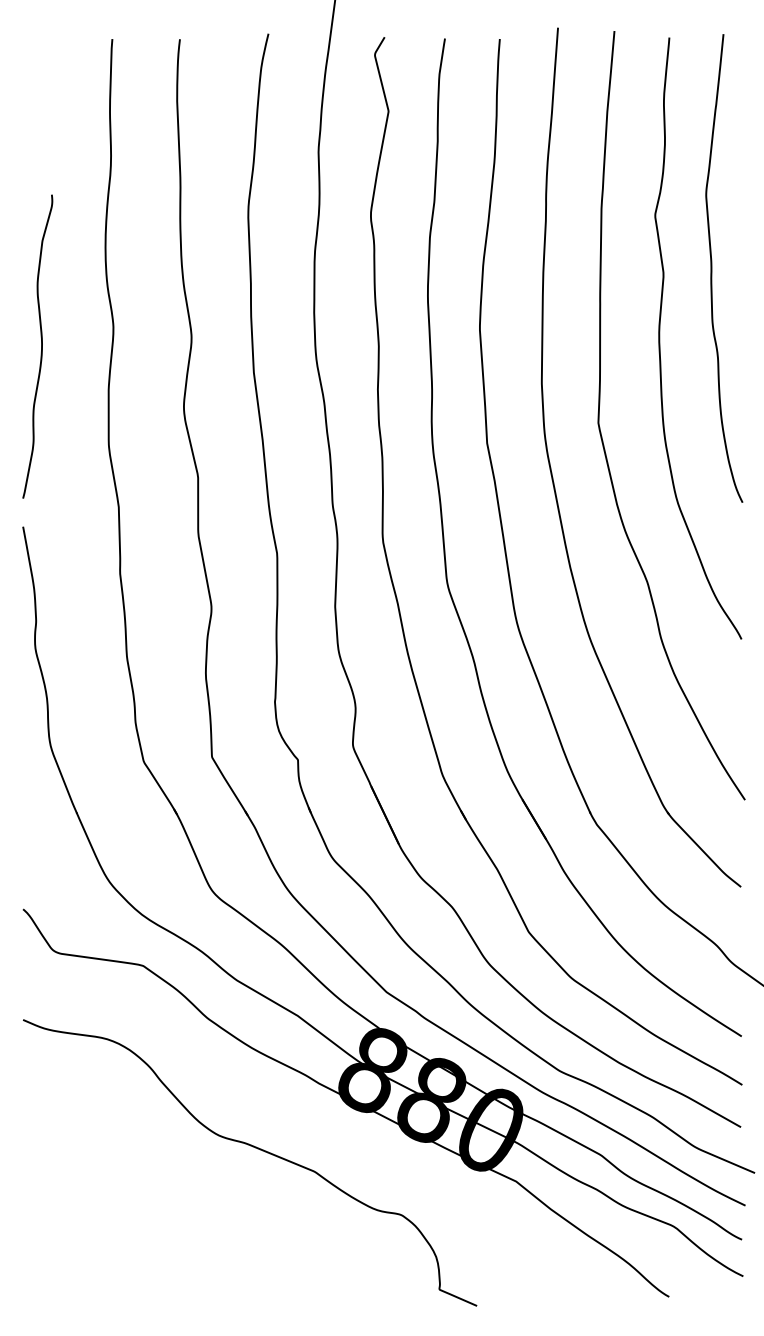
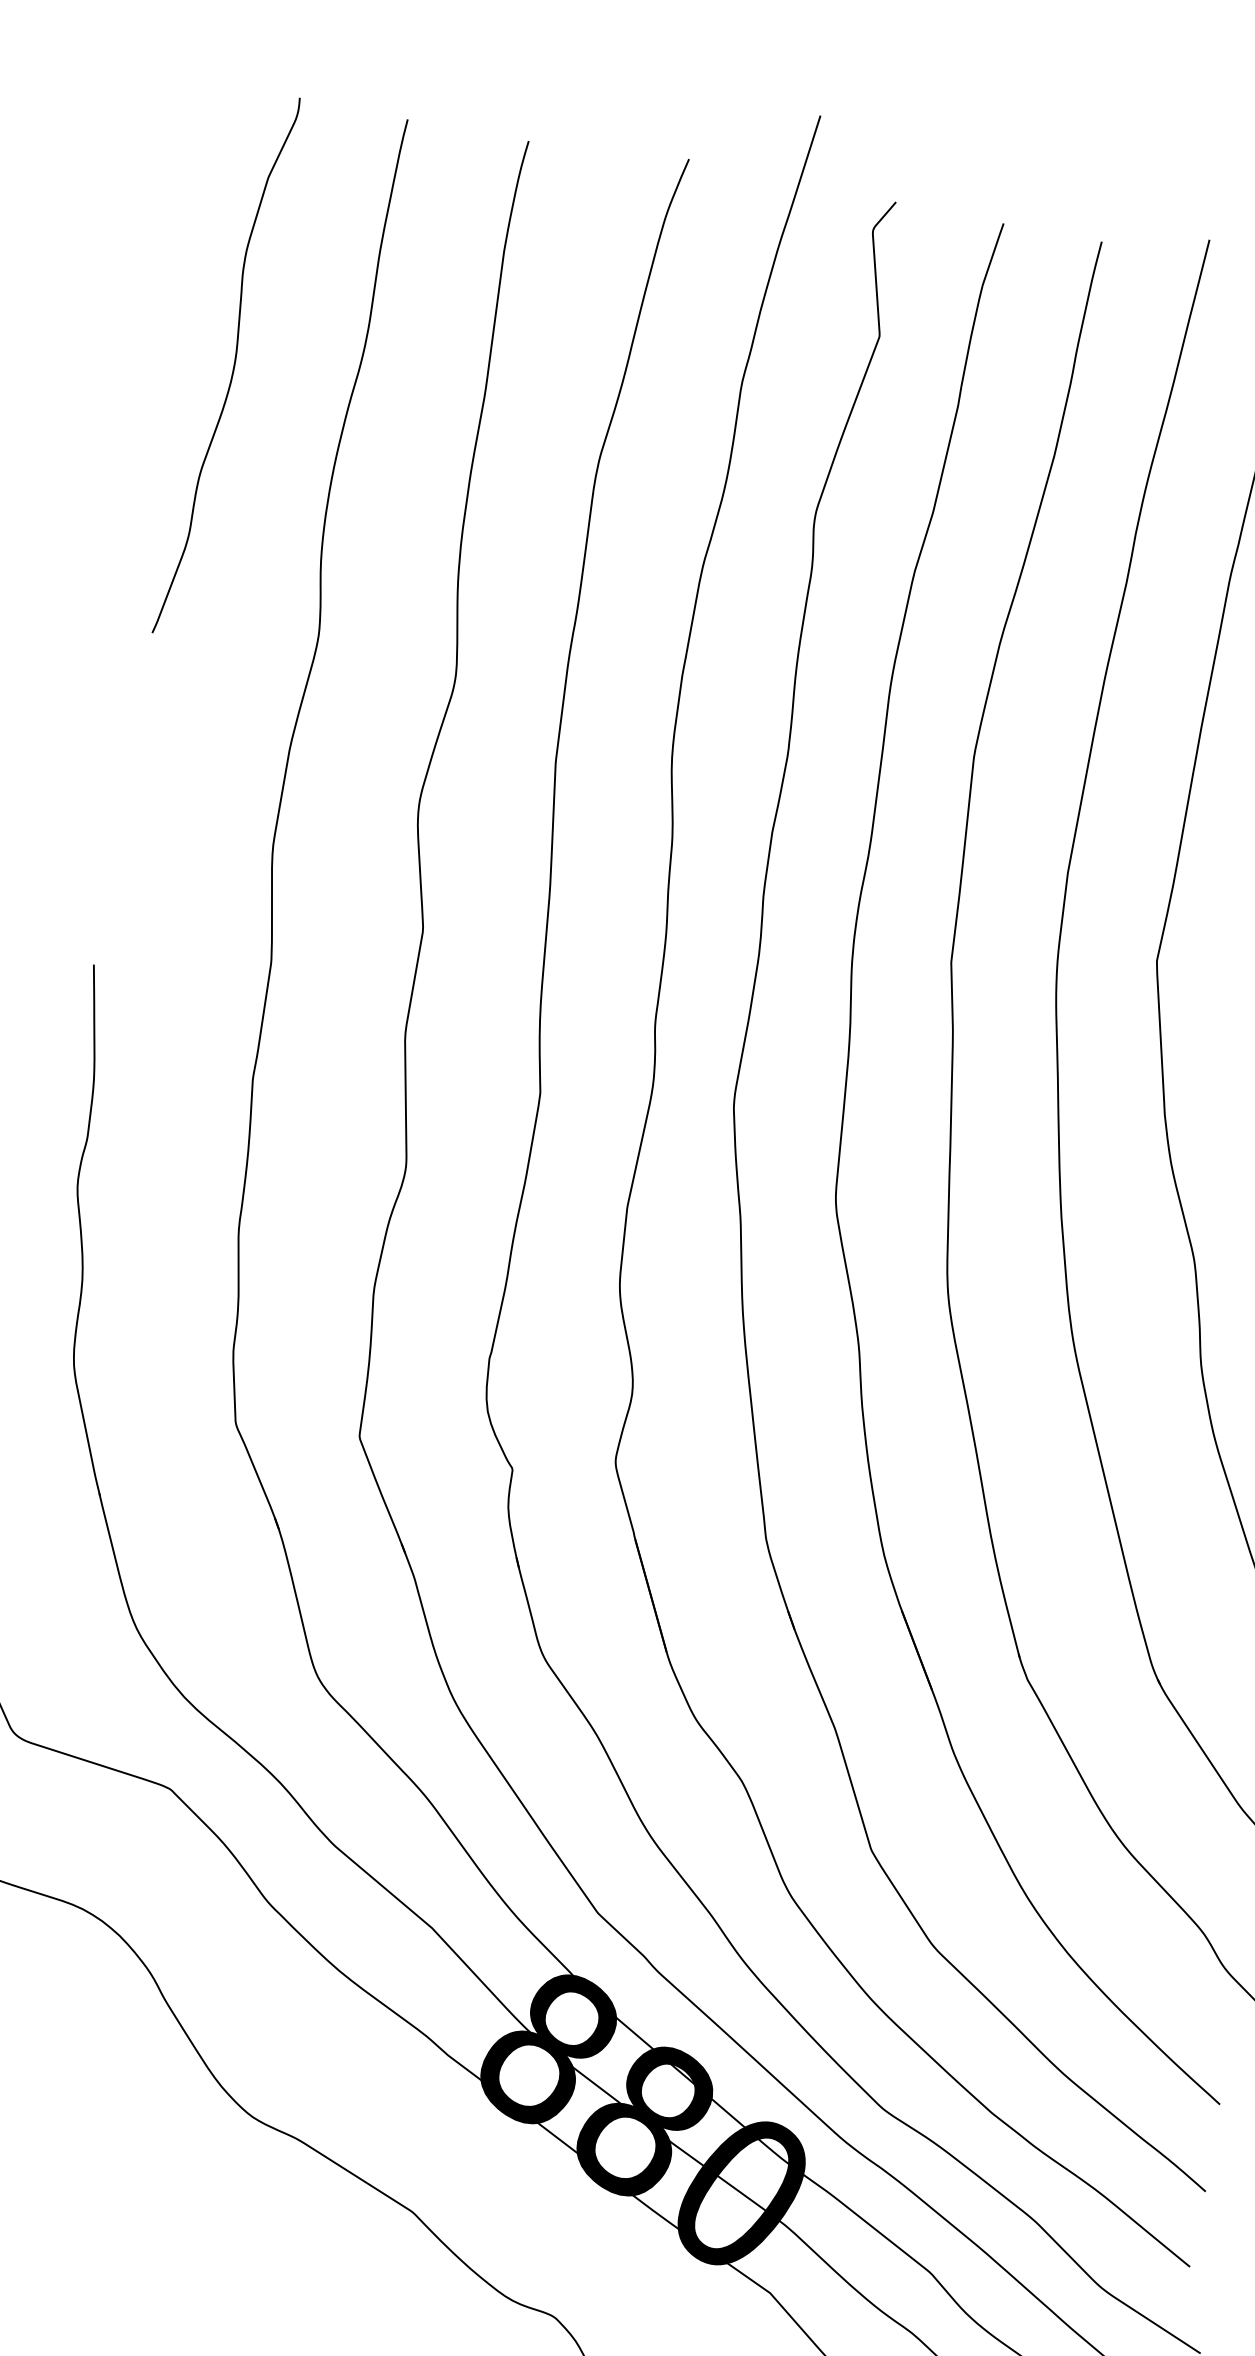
curve: (41, 346) -> (233, 366), moved

